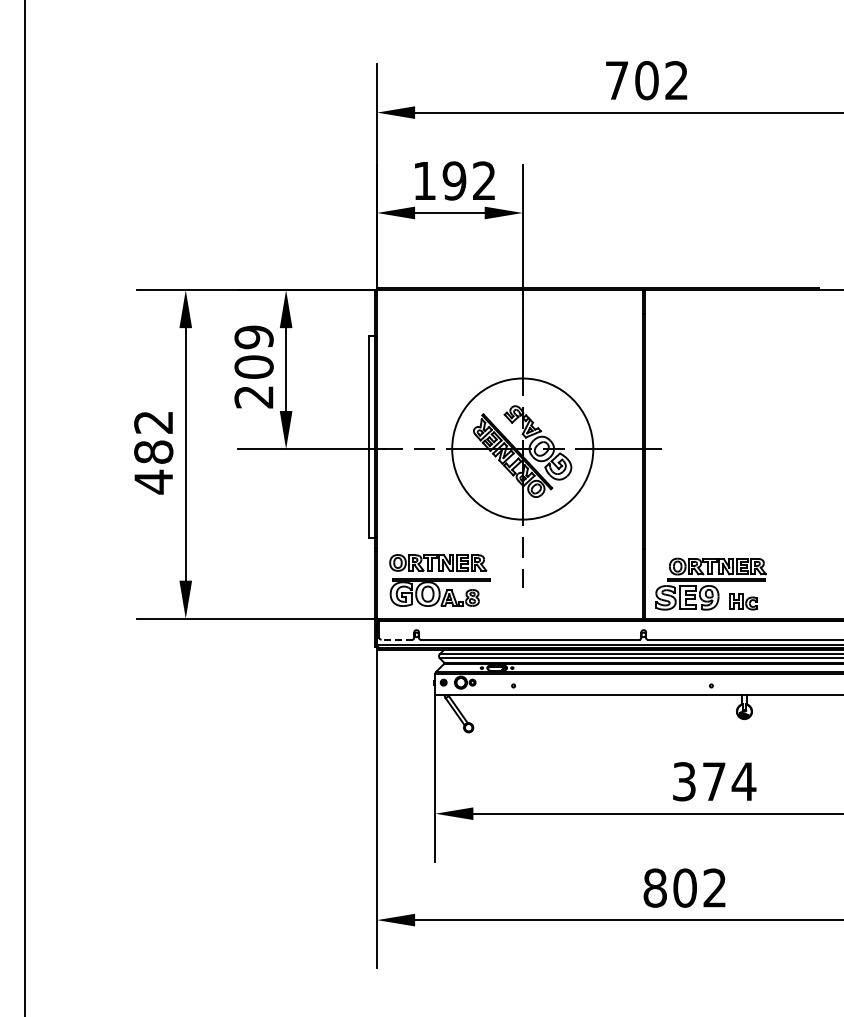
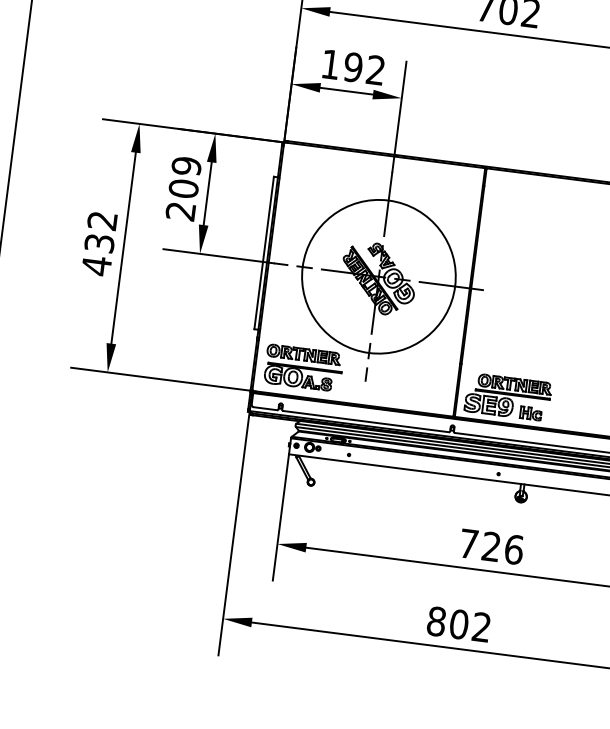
circle: (522, 448) -> (378, 276), size x1.43
text: (153, 451) -> (99, 242), 482 -> 432
line: (397, 639) -> (265, 408), dashed -> solid
text: (714, 781) -> (491, 546), 374 -> 726

